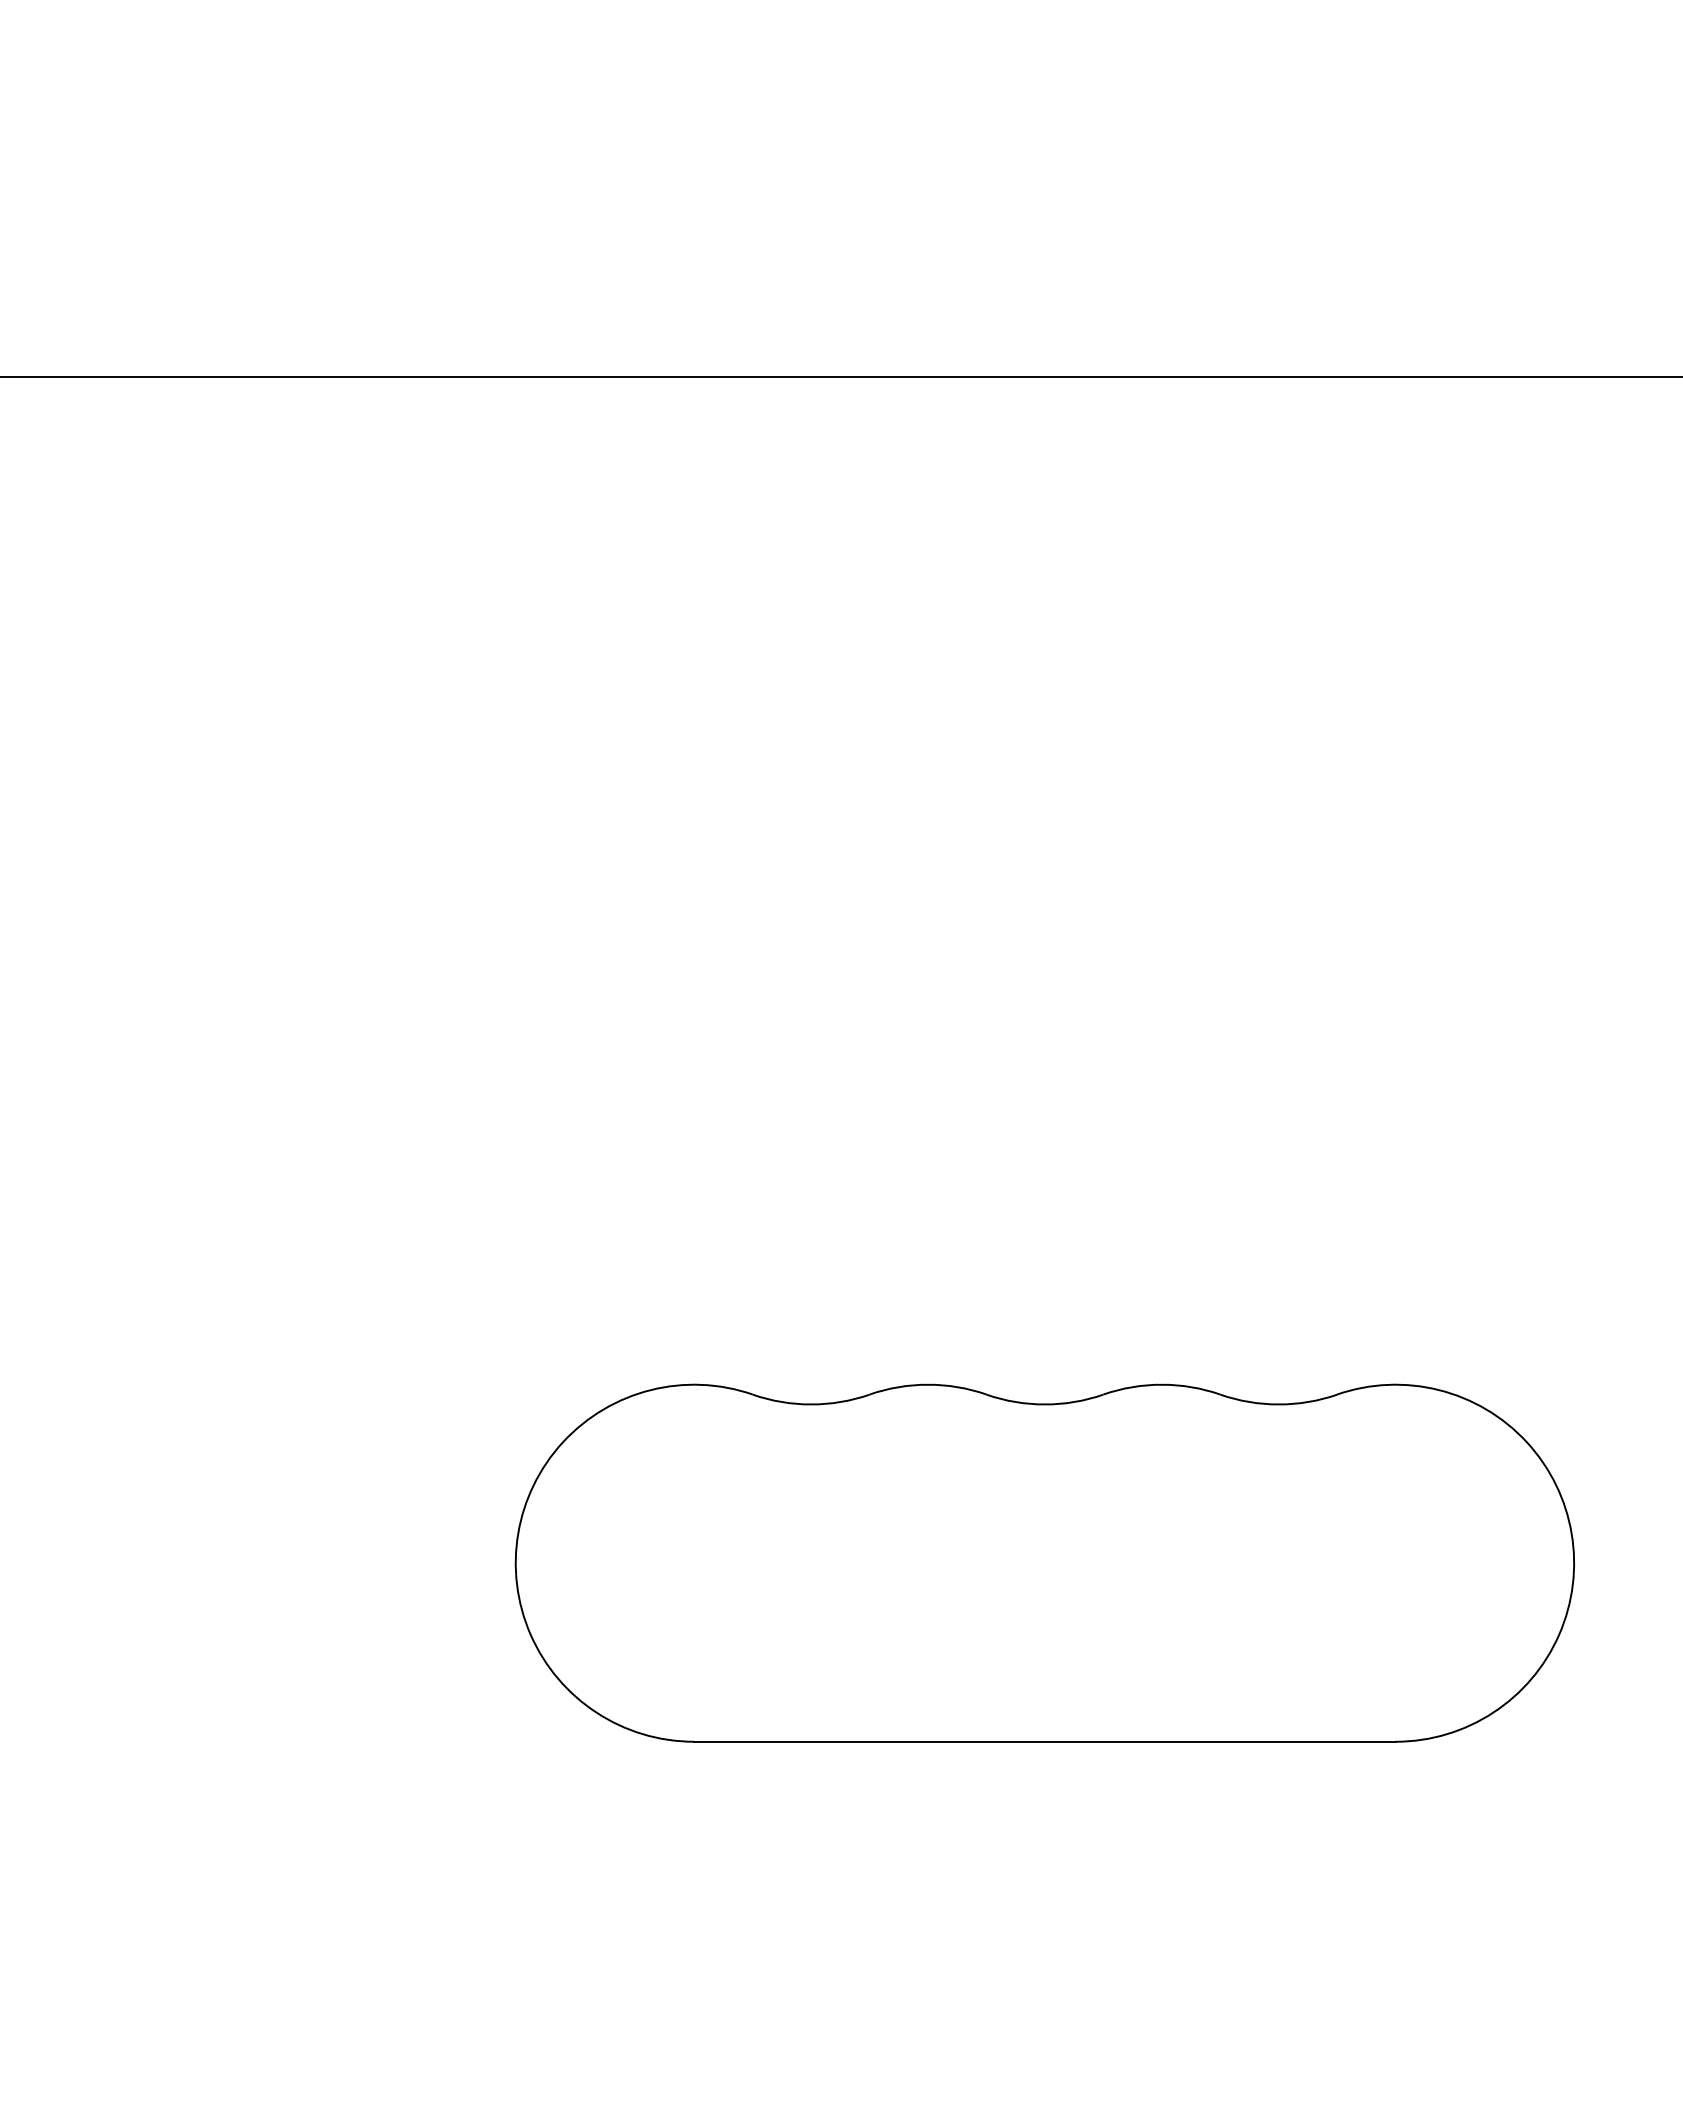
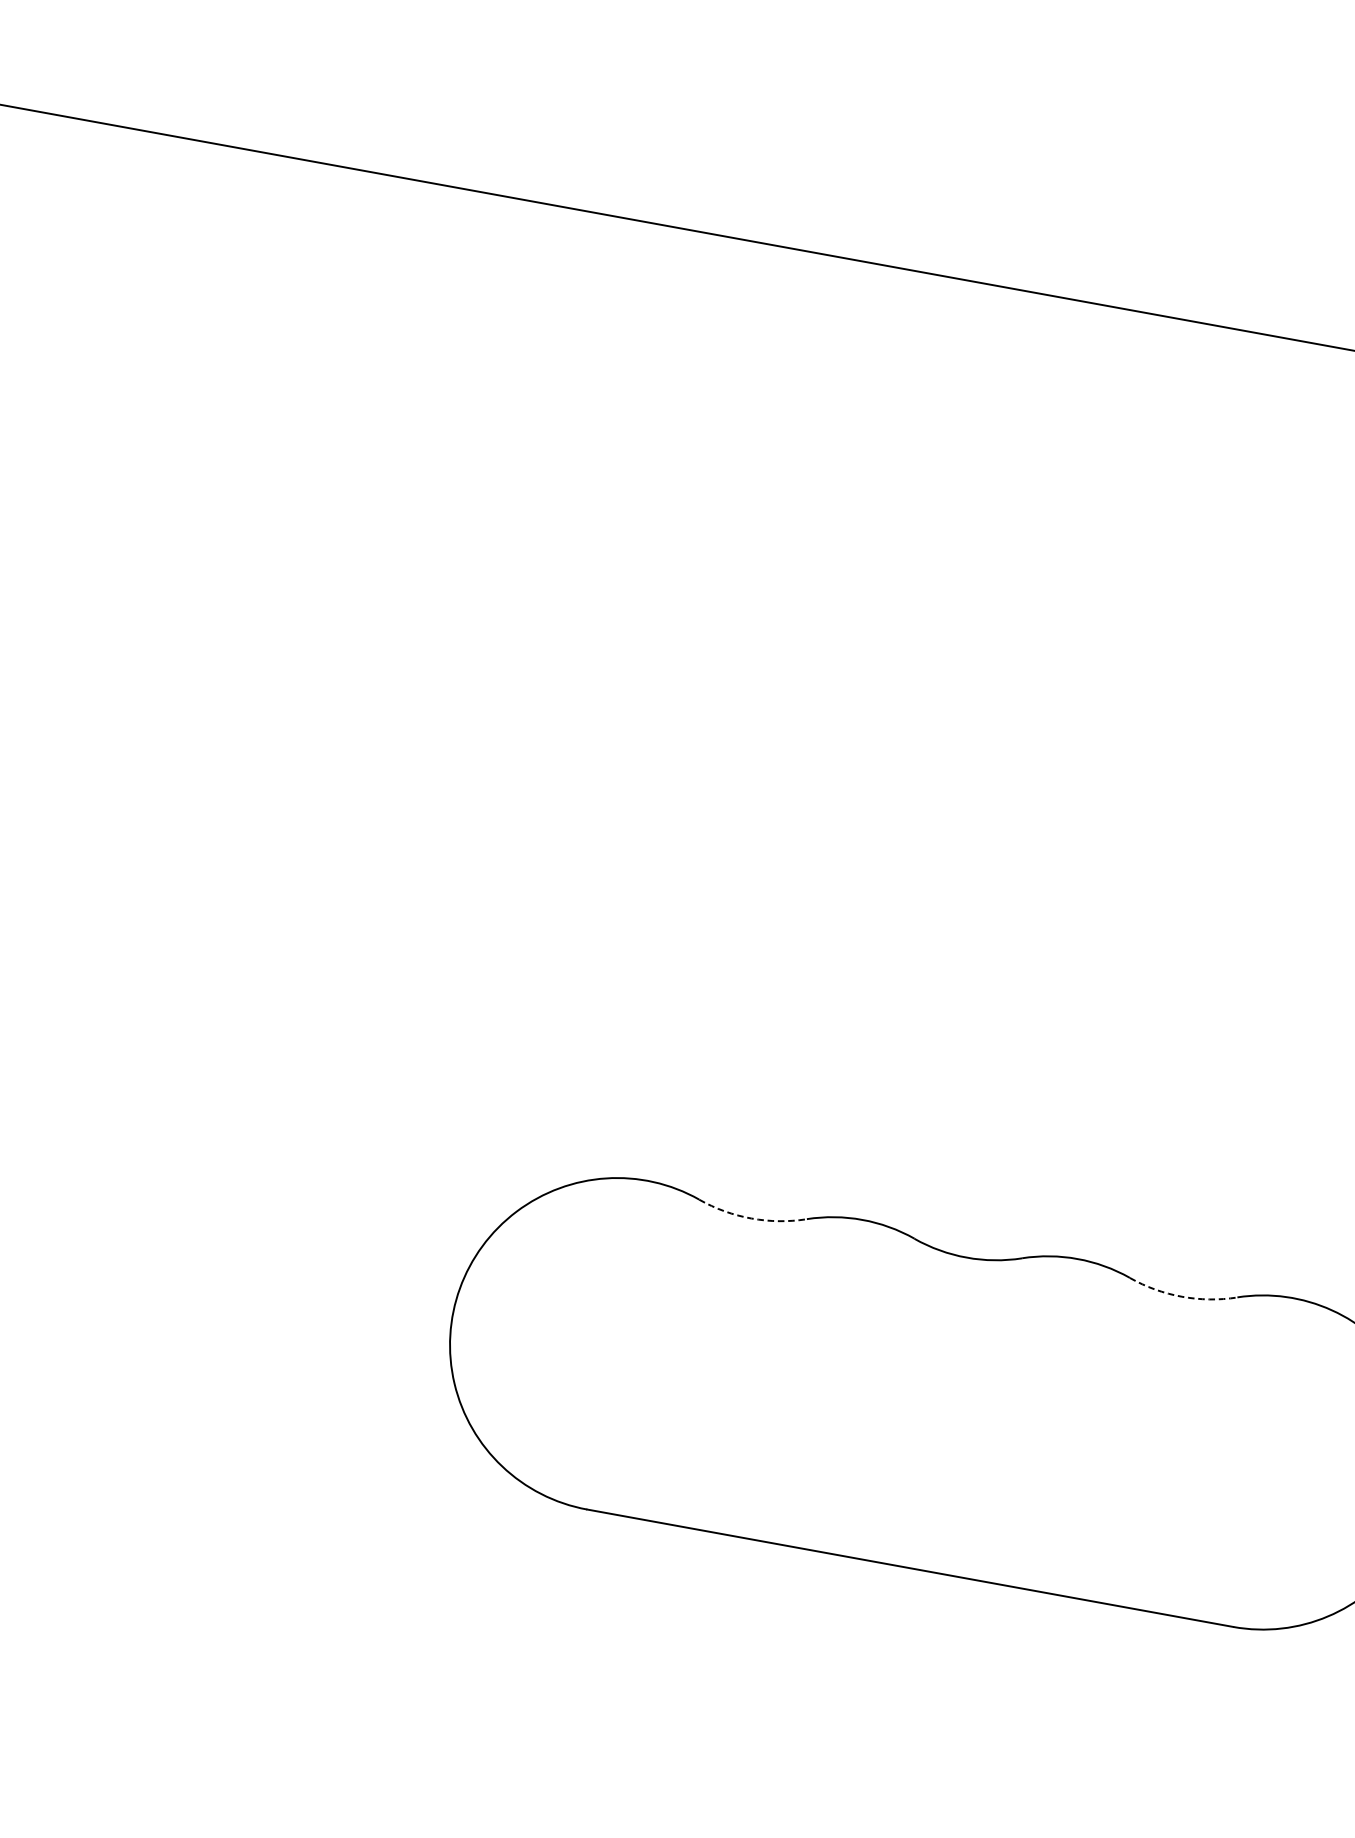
arc: (811, 1404) -> (751, 1218), solid -> dashed
arc: (1278, 1404) -> (1181, 1296), solid -> dashed

